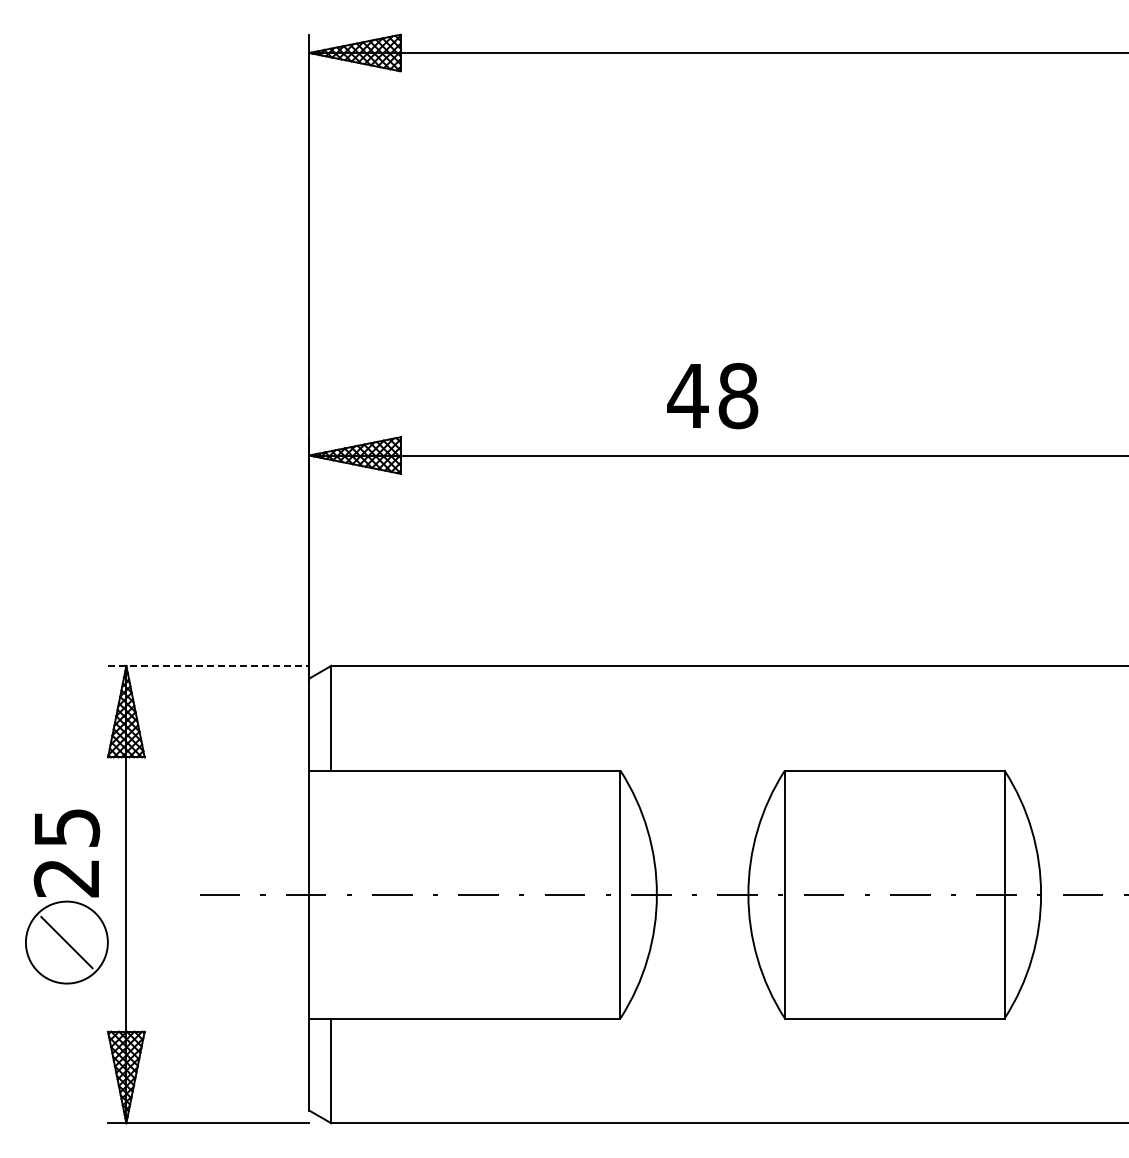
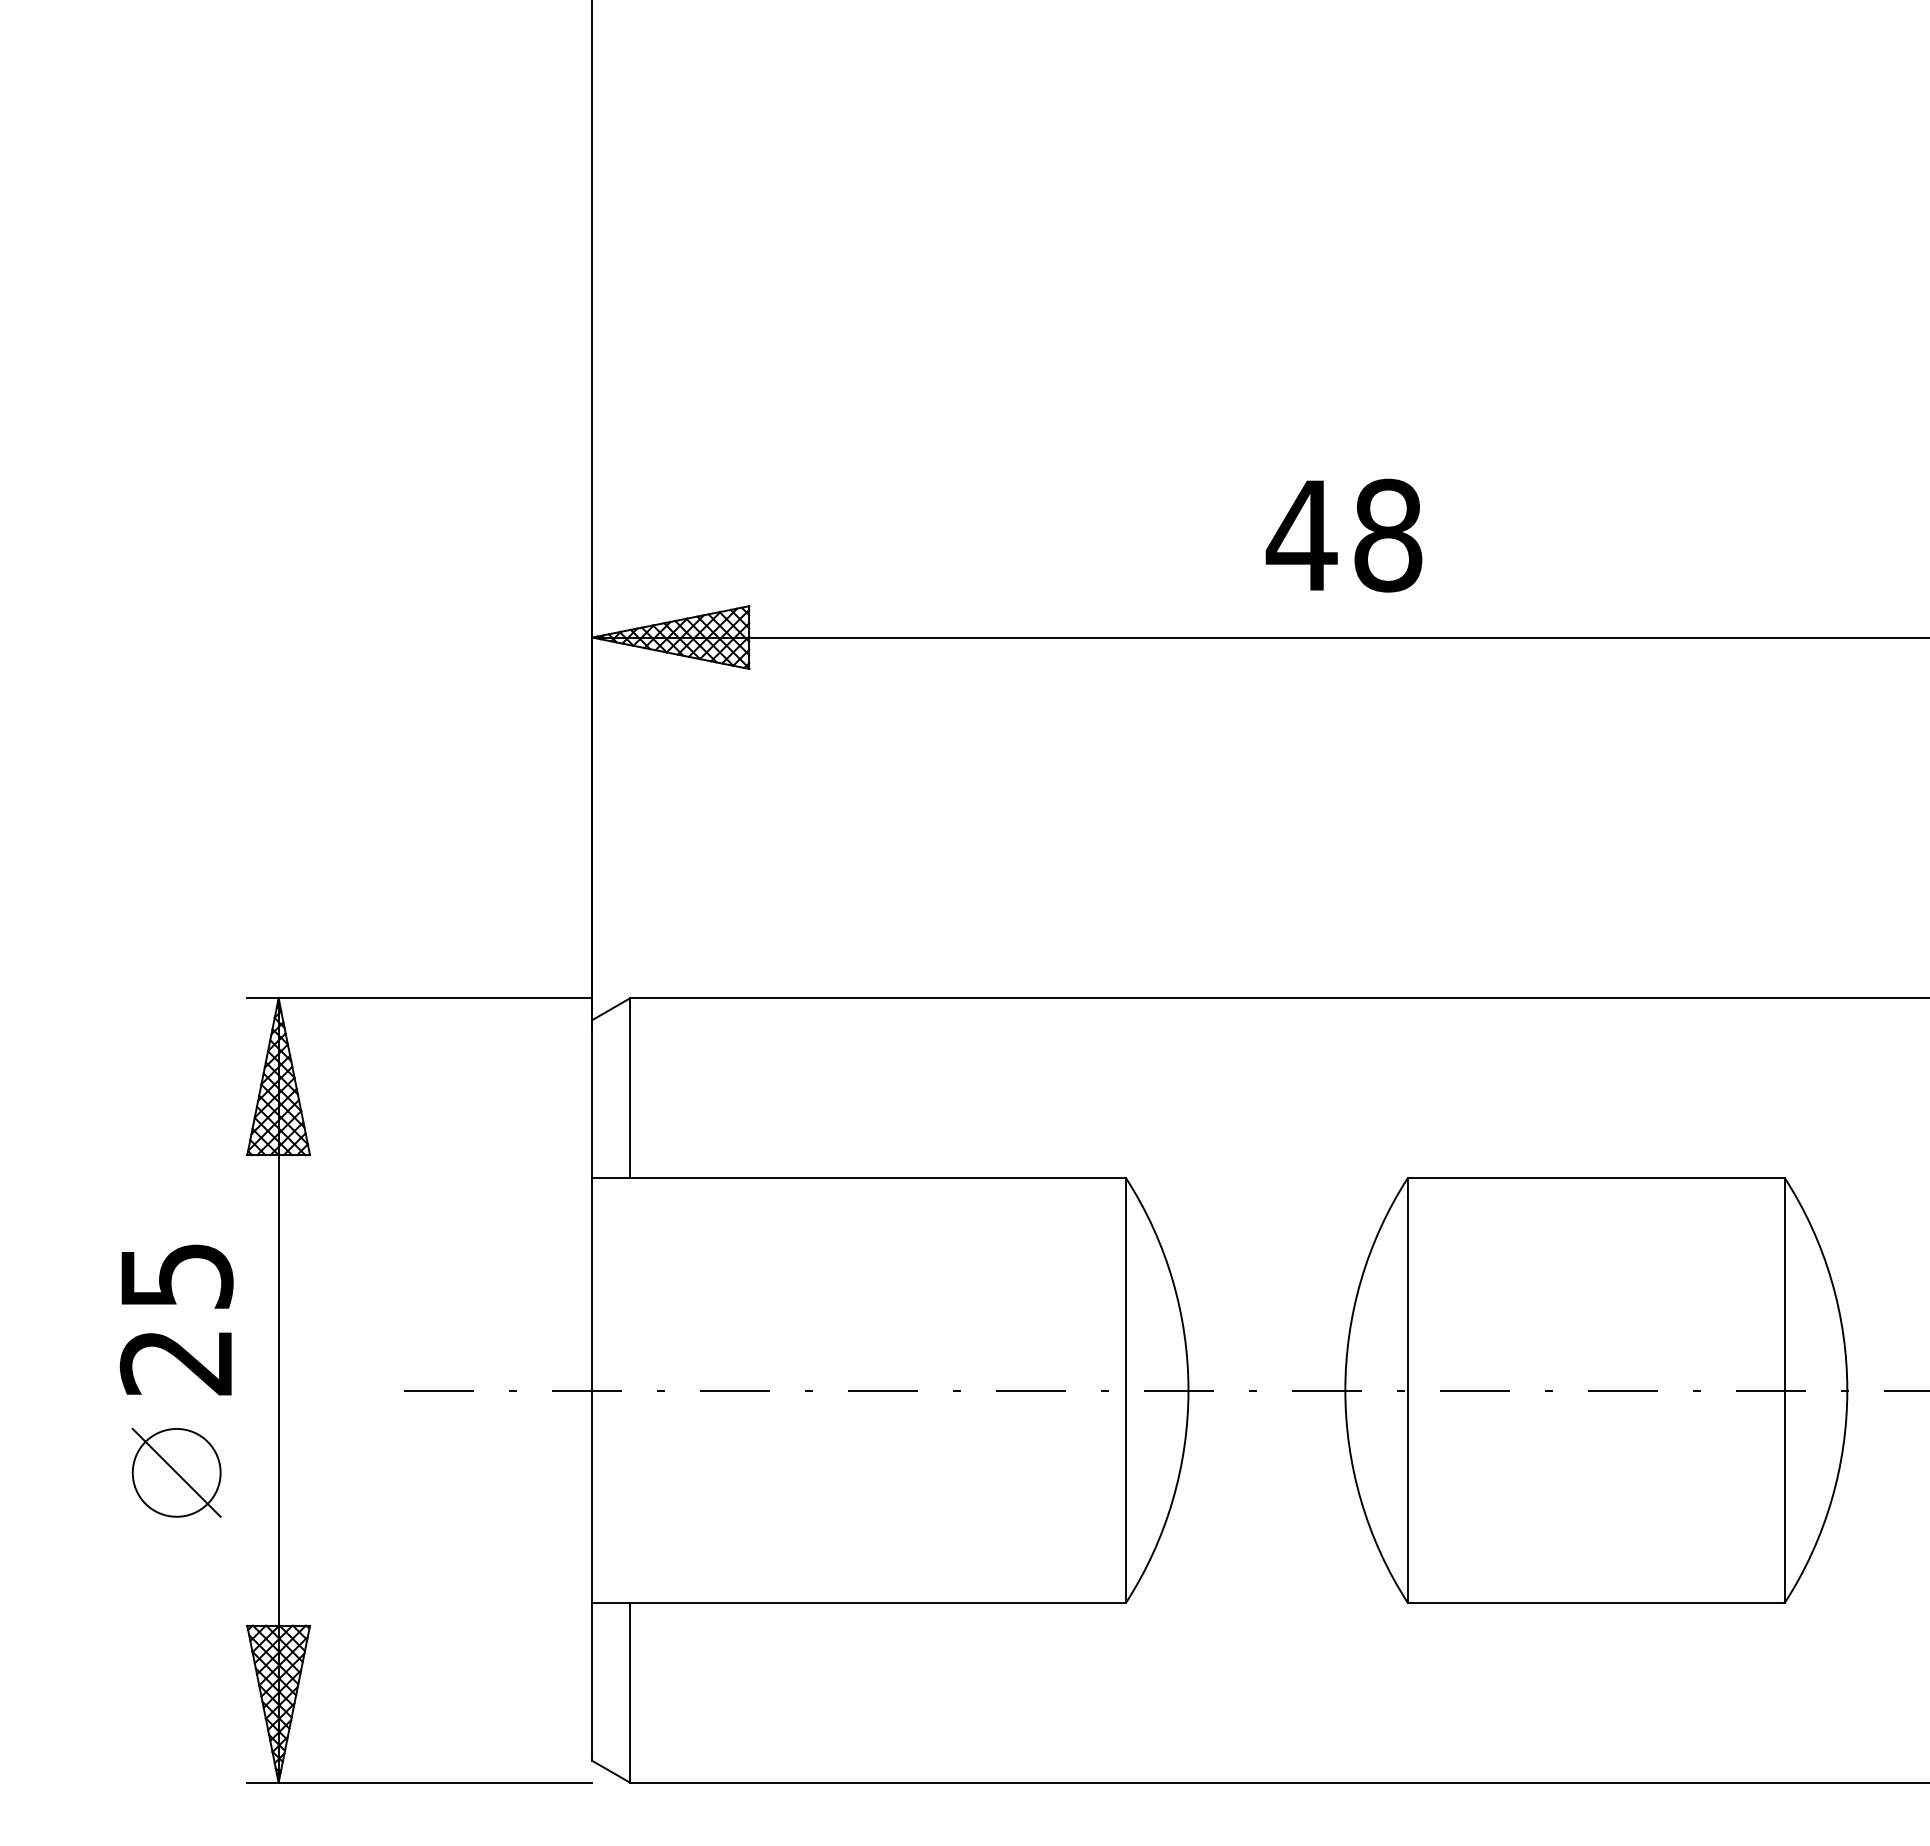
text: (712, 396) -> (1343, 536), moved
line: (208, 665) -> (419, 997), dashed -> solid
circle: (66, 942) -> (175, 1472), size x0.62

